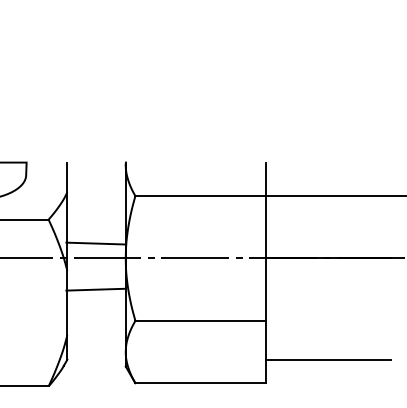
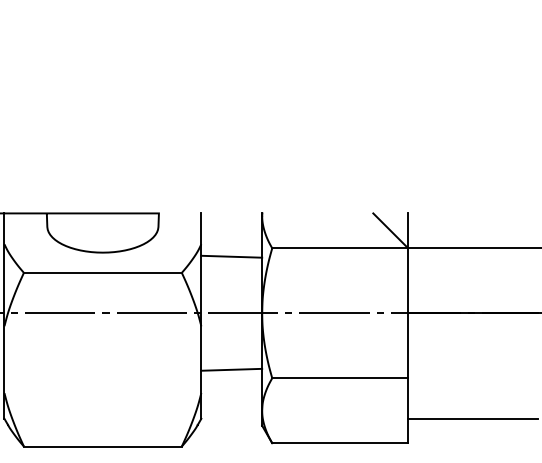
line: (248, 178) -> (390, 230), added
line: (95, 243) -> (231, 256), moved
line: (95, 289) -> (231, 369), moved

